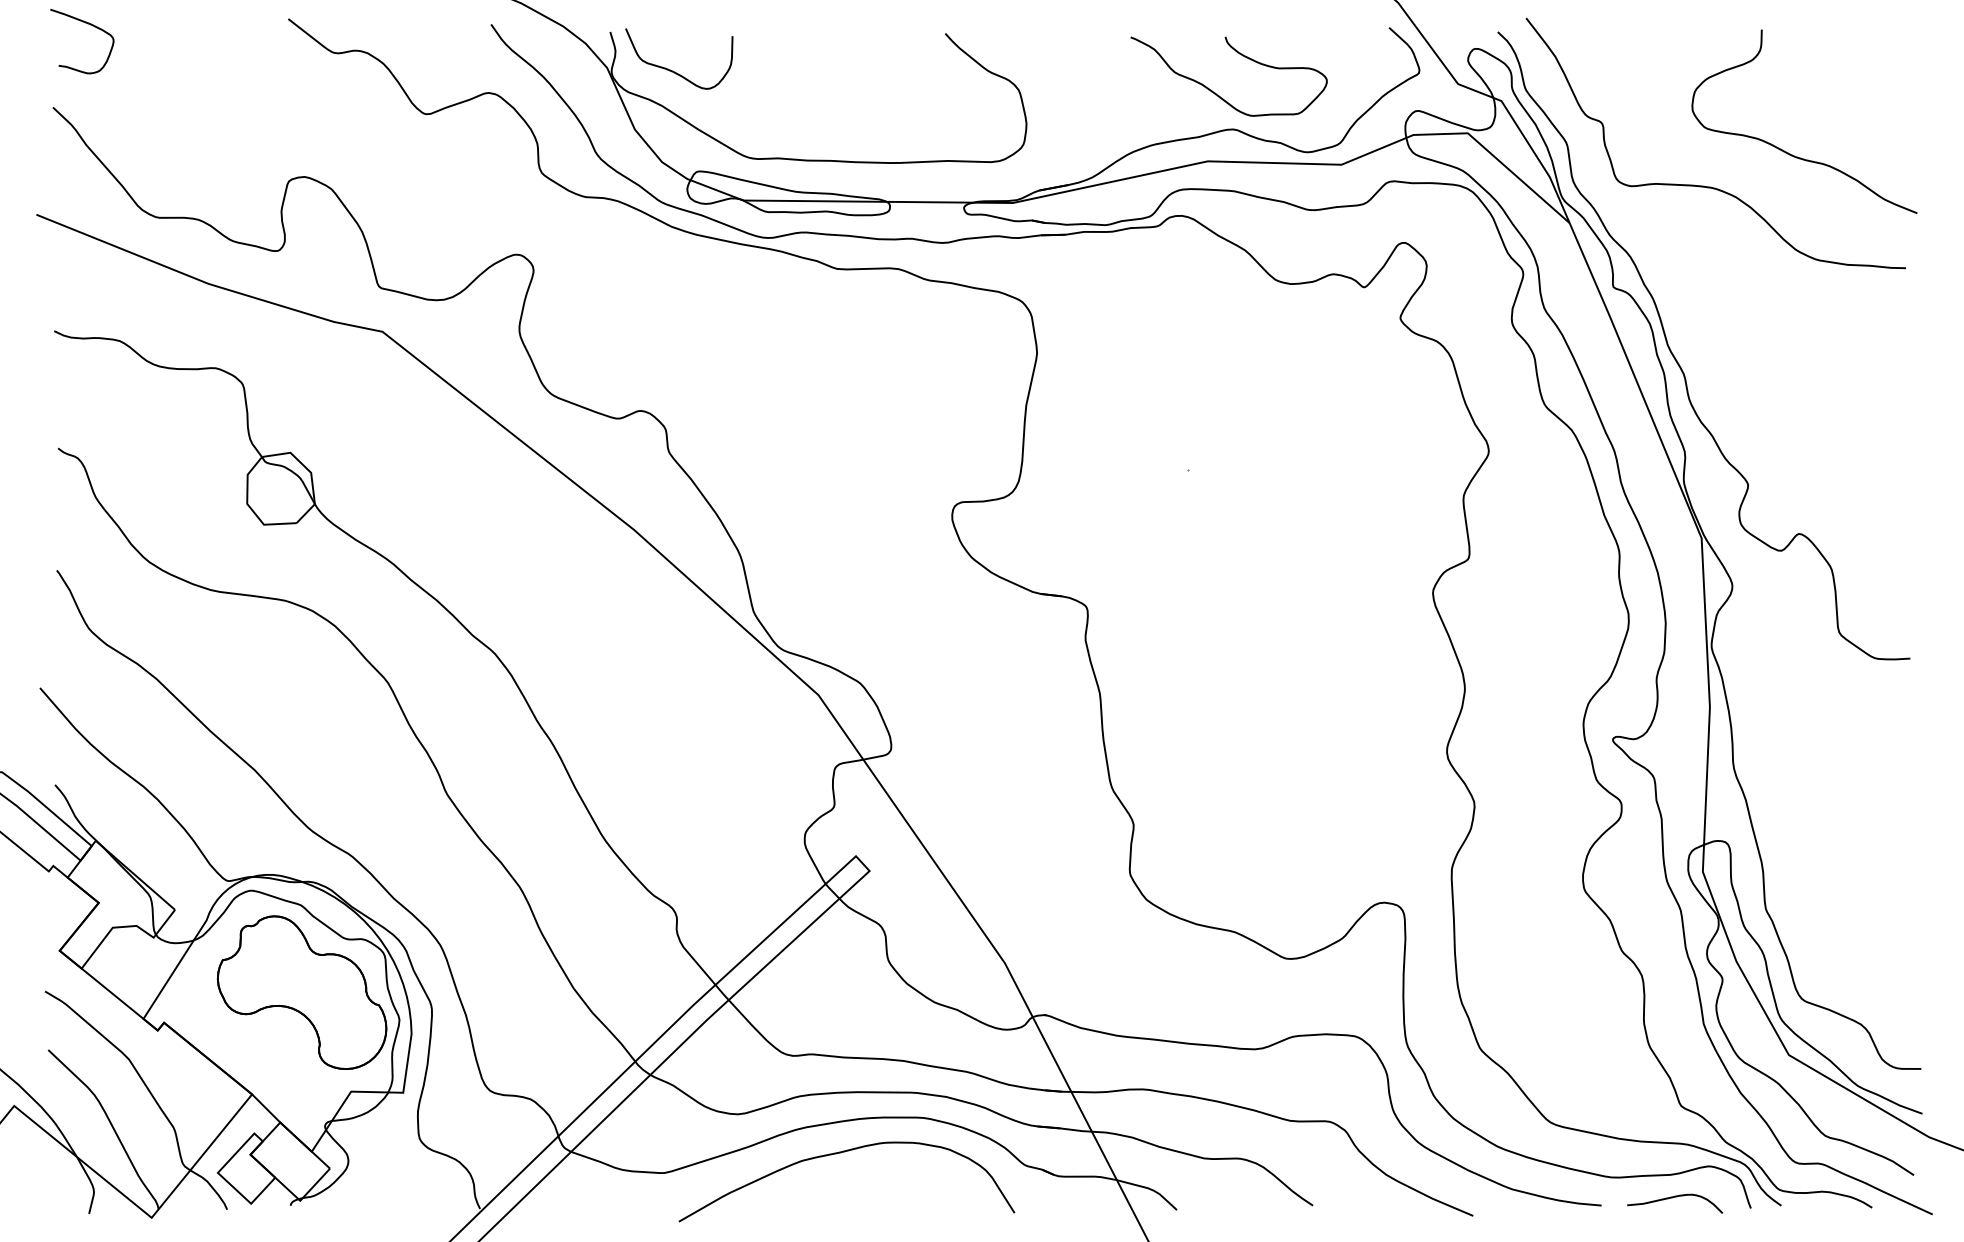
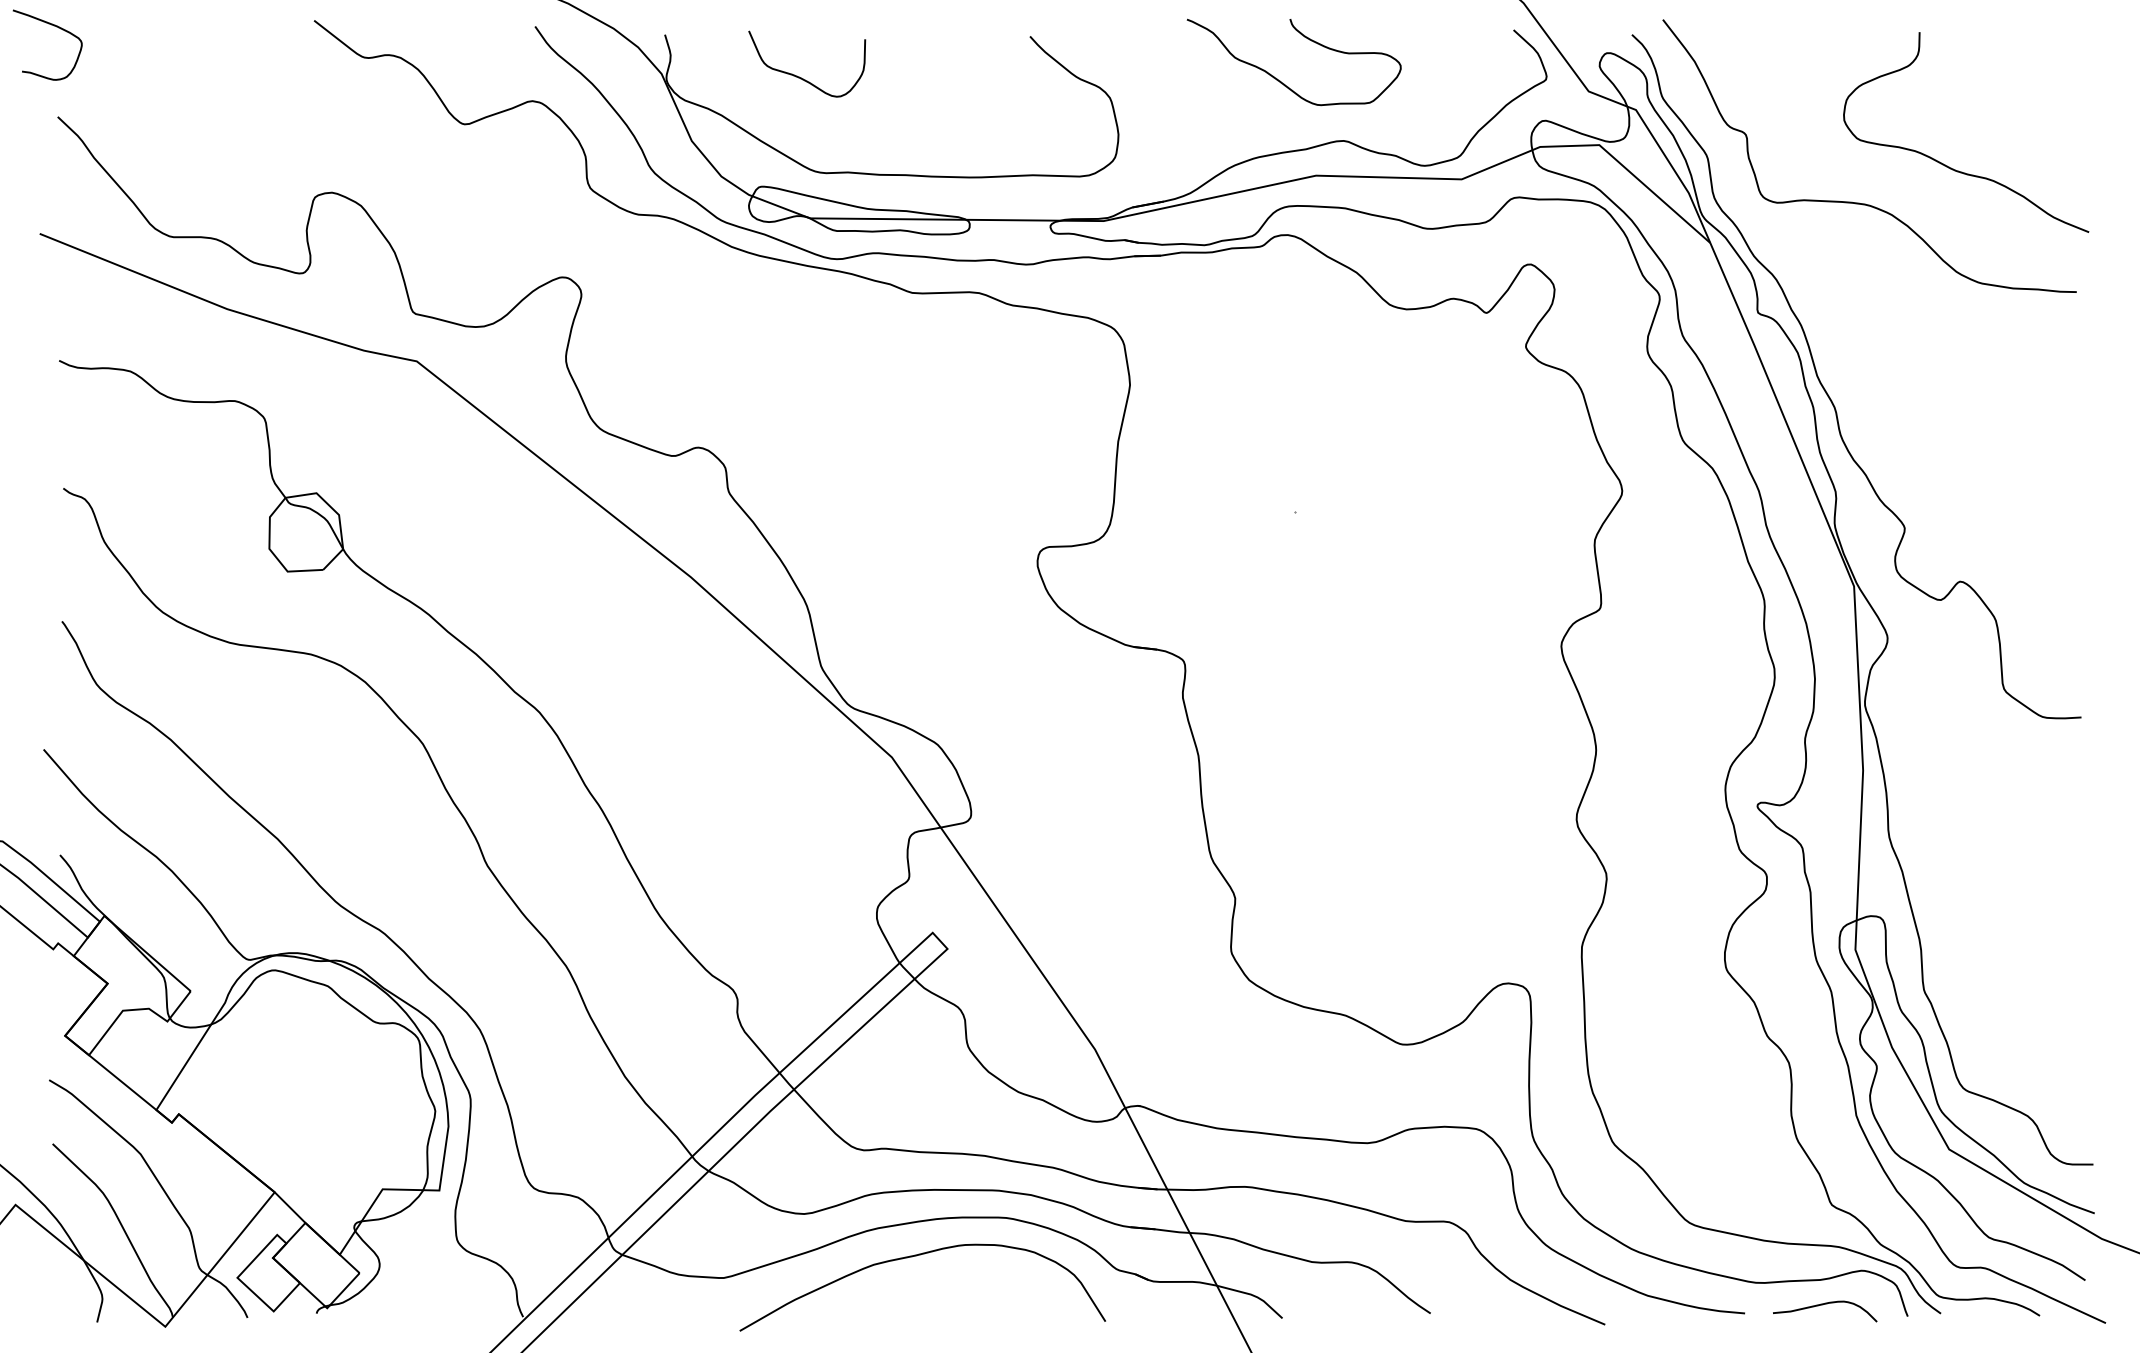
curve: (90, 25) -> (56, 27), moved
curve: (674, 71) -> (801, 77), moved
curve: (1216, 93) -> (1280, 80), moved
part: (301, 992) -> (328, 1081), removed

